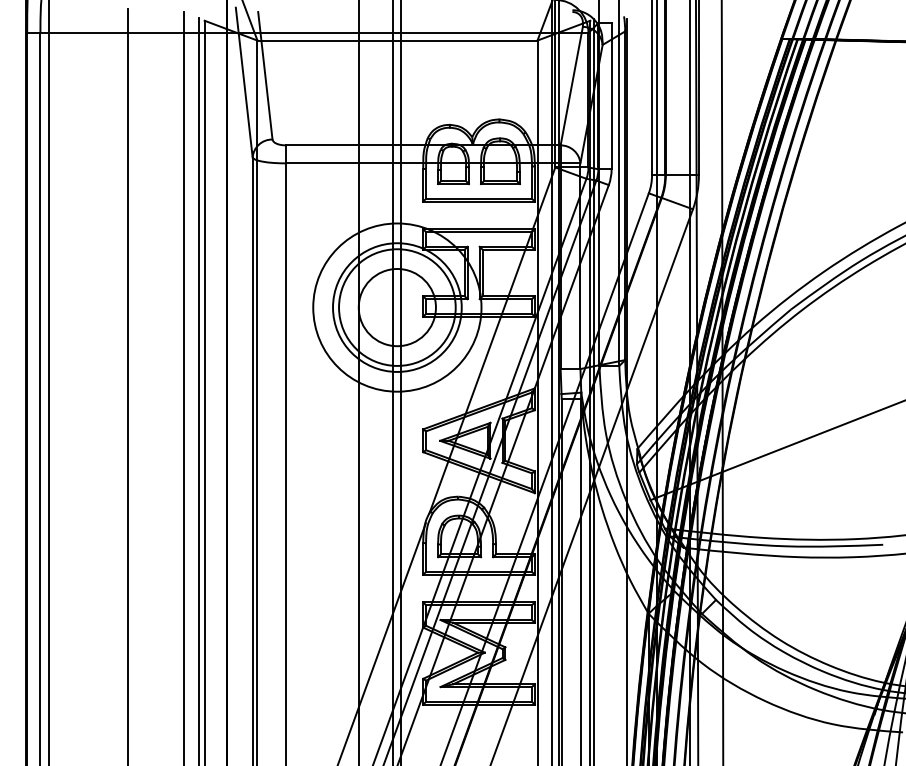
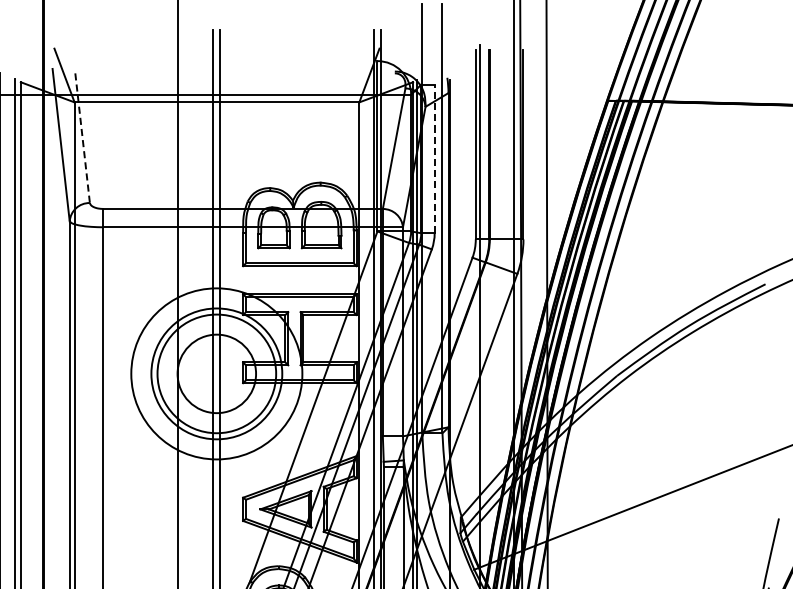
line: (265, 76) -> (82, 138), solid -> dashed
line: (611, 95) -> (434, 158), solid -> dashed

